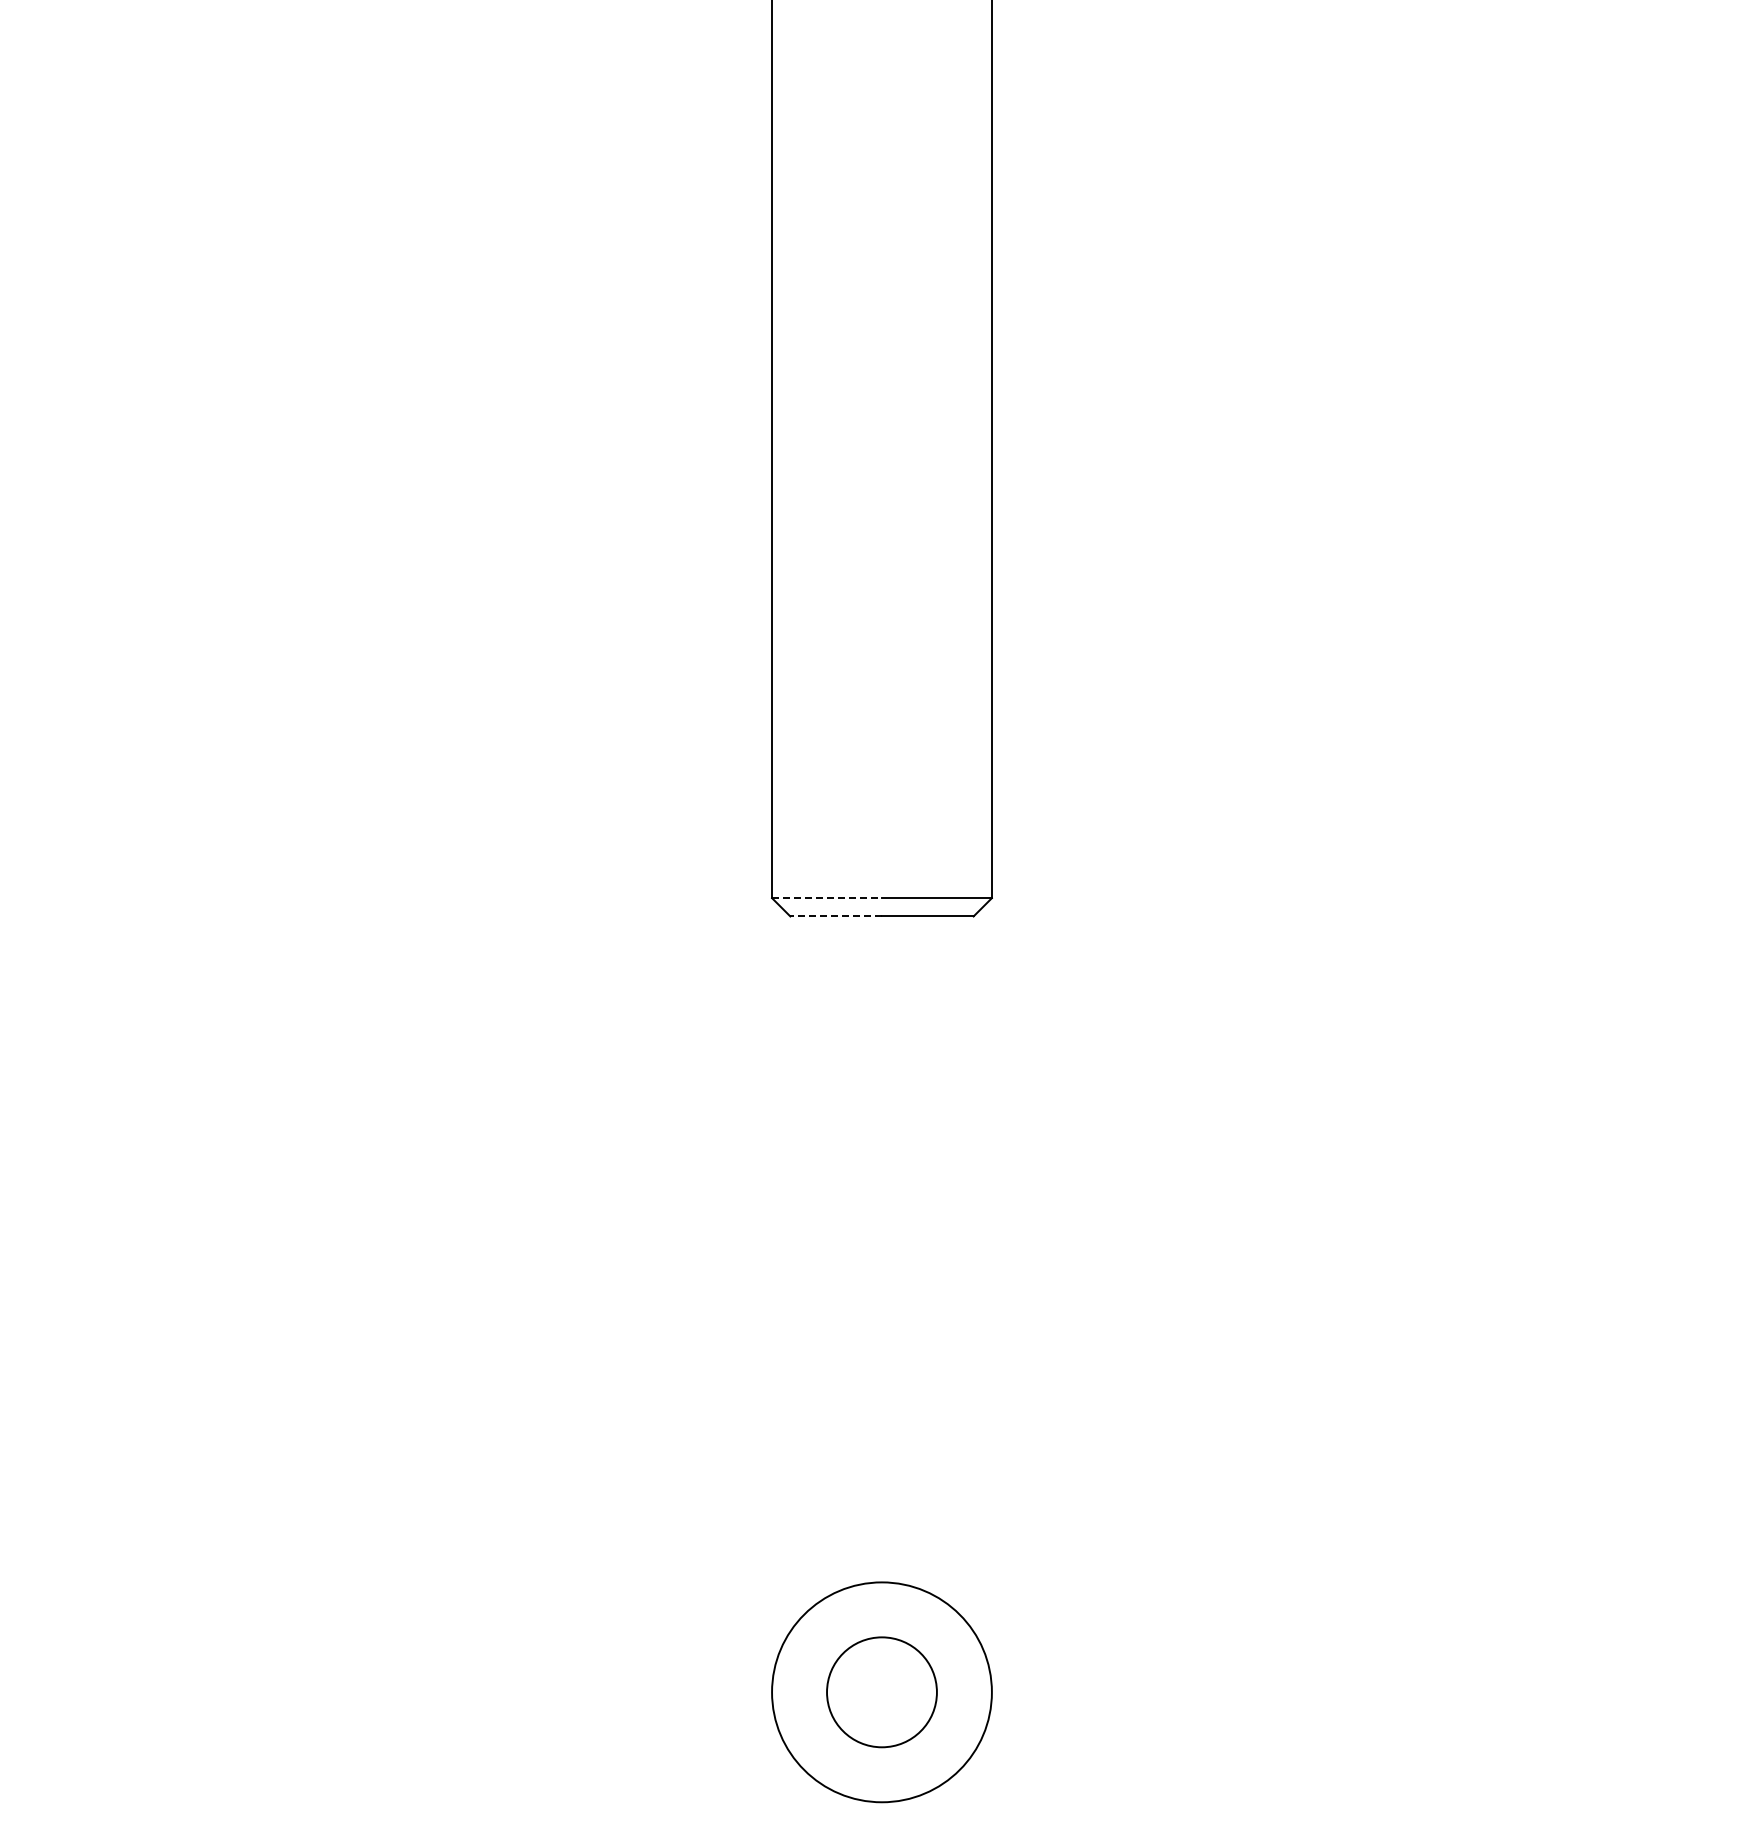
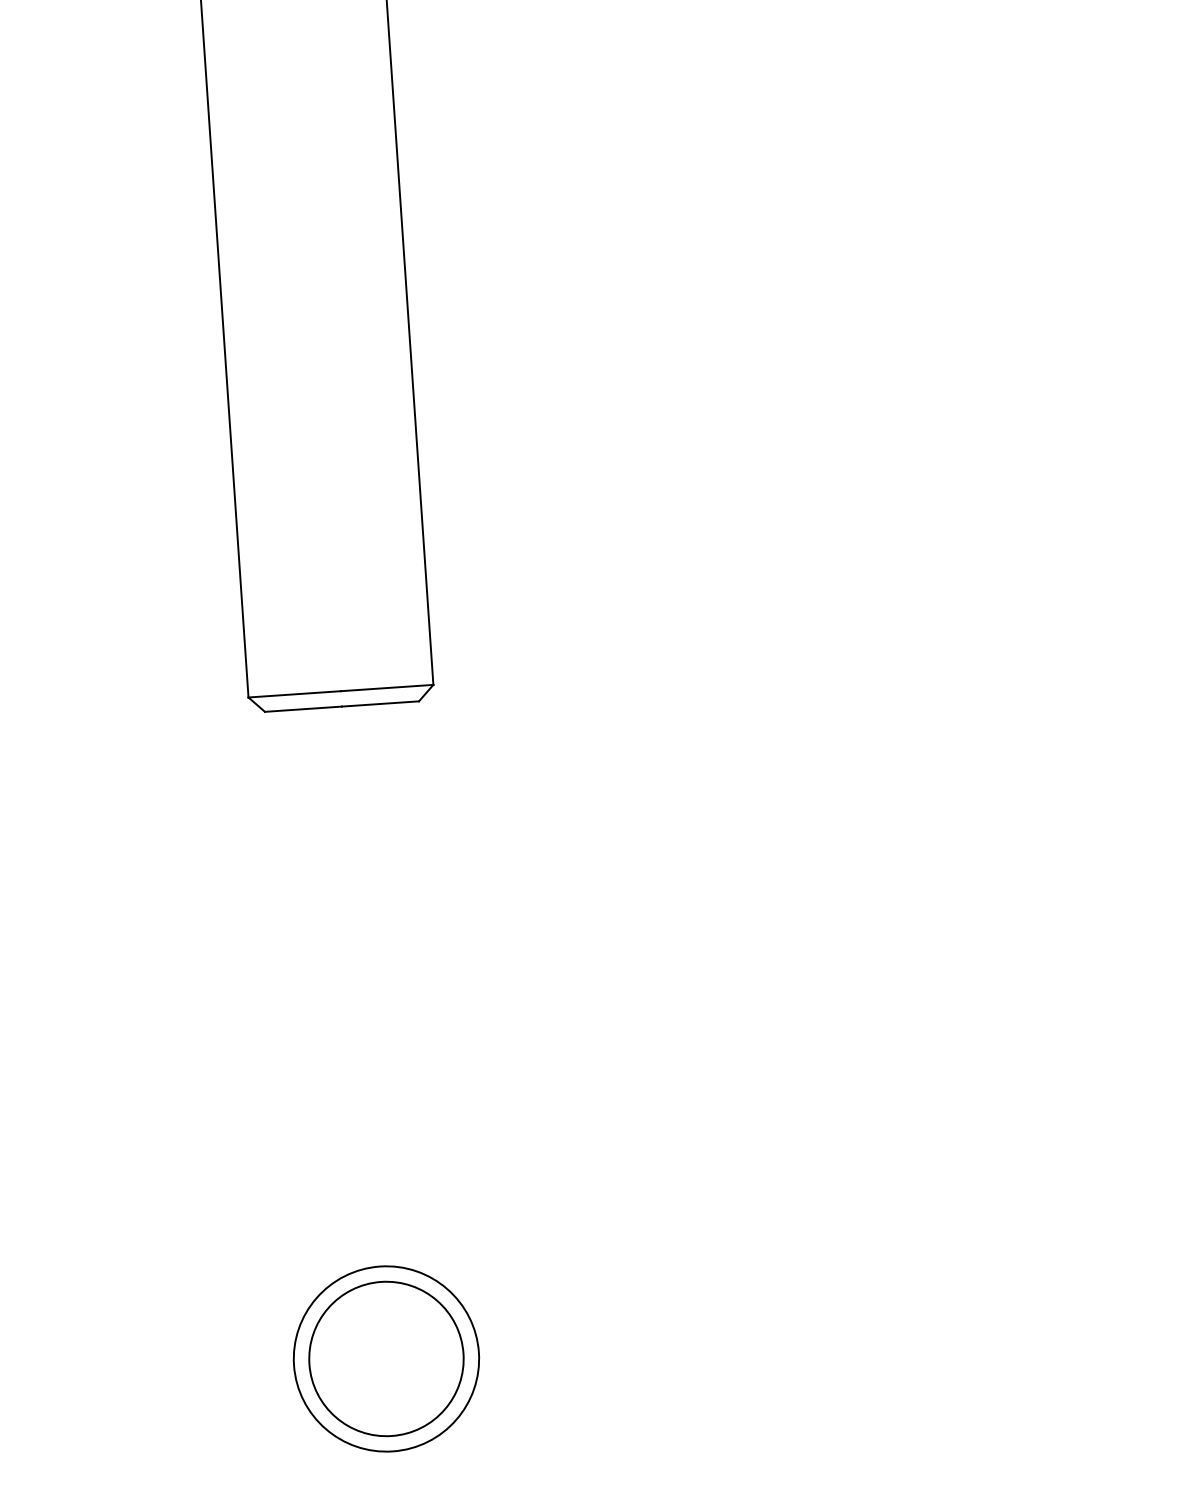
line: (827, 898) -> (295, 694), dashed -> solid
line: (836, 916) -> (303, 709), dashed -> solid
circle: (881, 1691) -> (386, 1358), size x1.67

